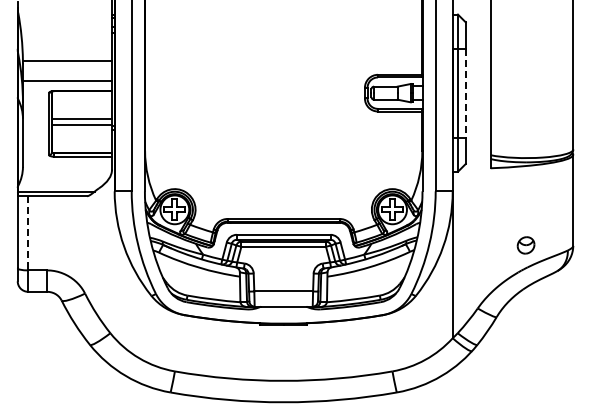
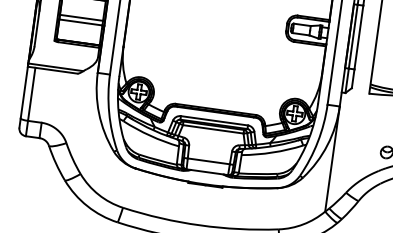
line: (465, 93) -> (358, 37), dashed -> solid
line: (28, 233) -> (31, 94), dashed -> solid

